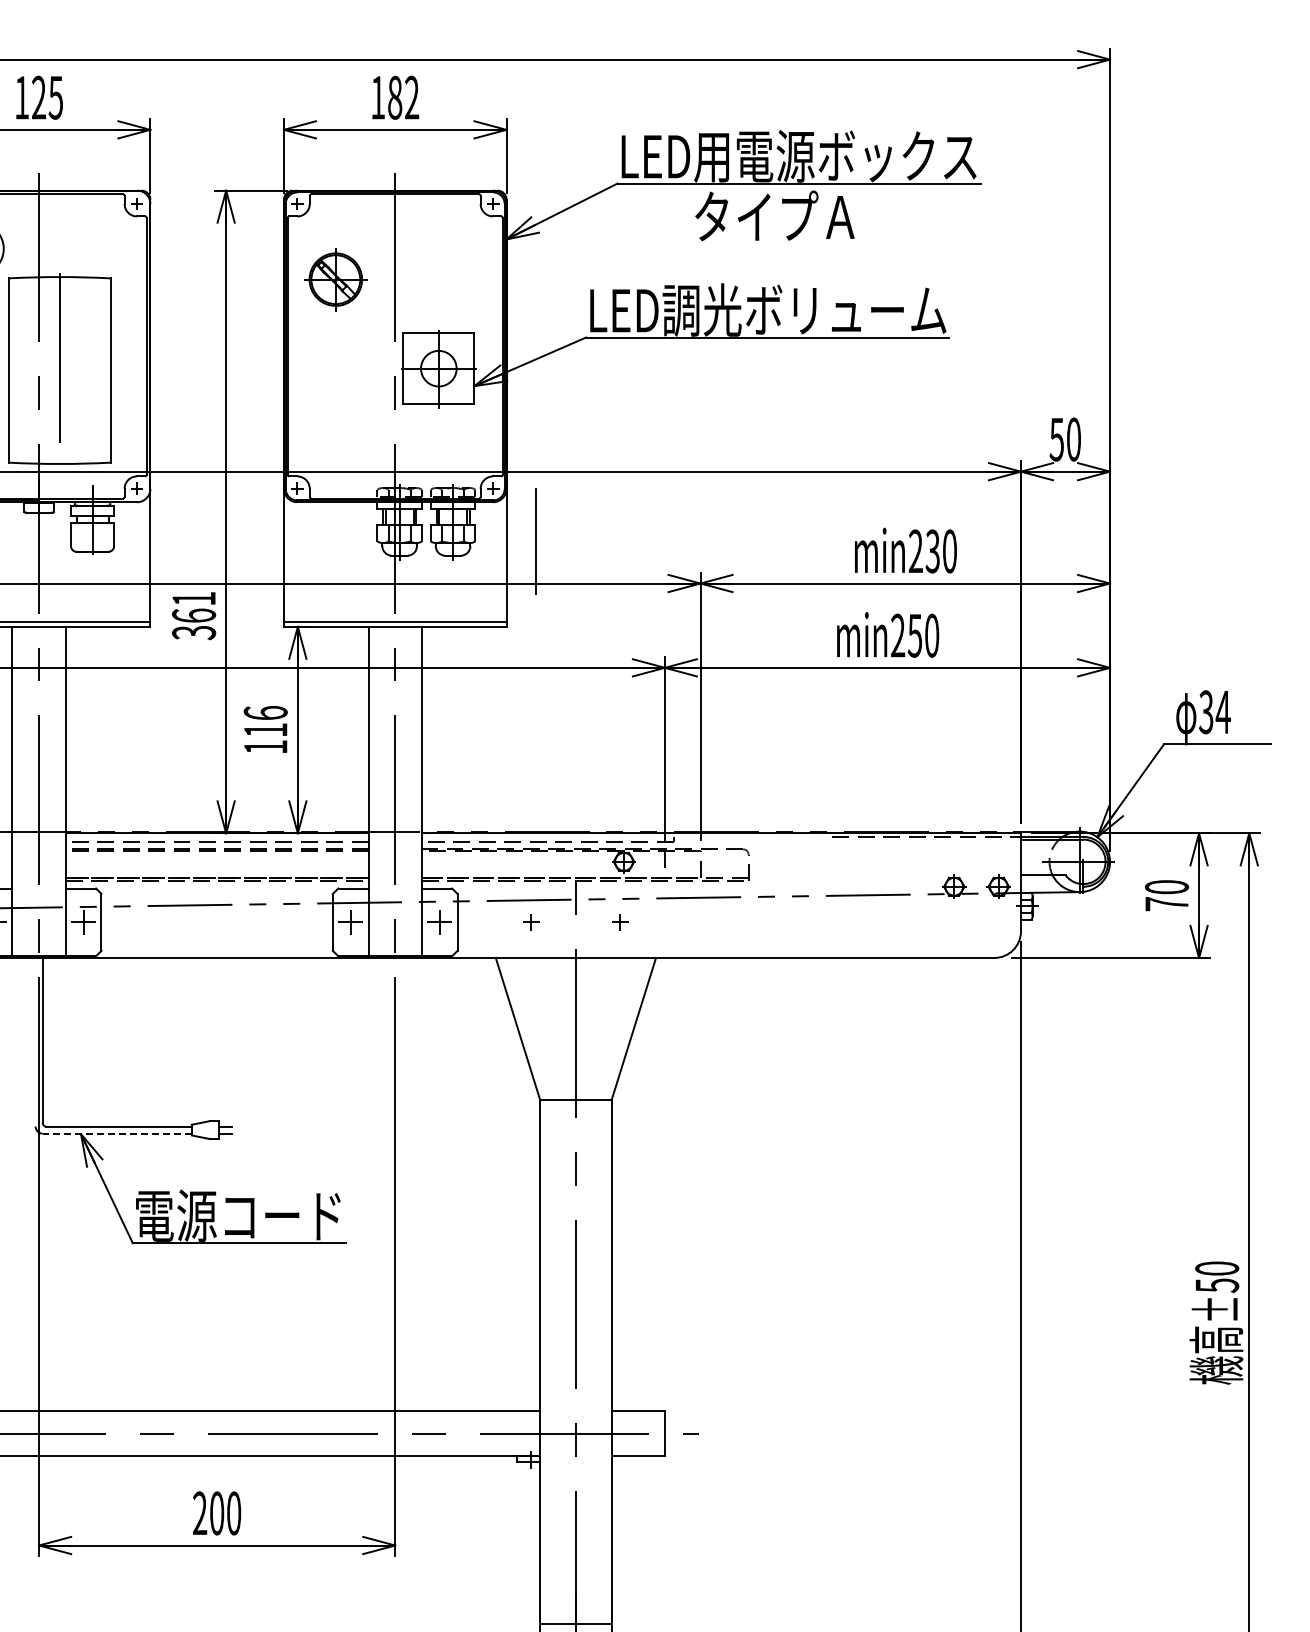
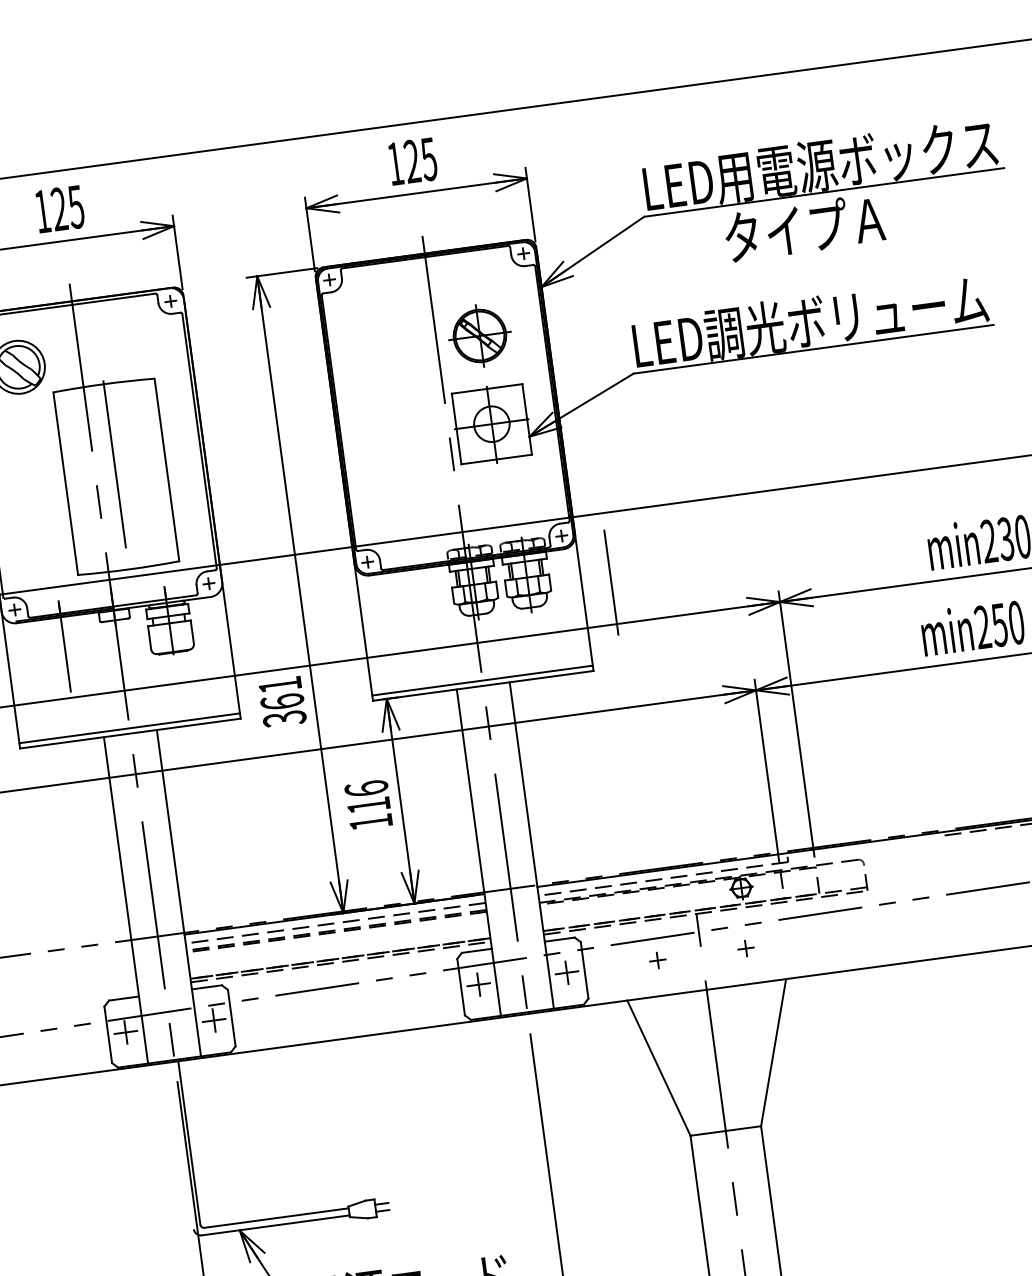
text: (403, 97) -> (420, 160), 182 -> 125
part: (335, 279) -> (479, 335), moved
line: (117, 1133) -> (275, 1225), dashed -> solid

